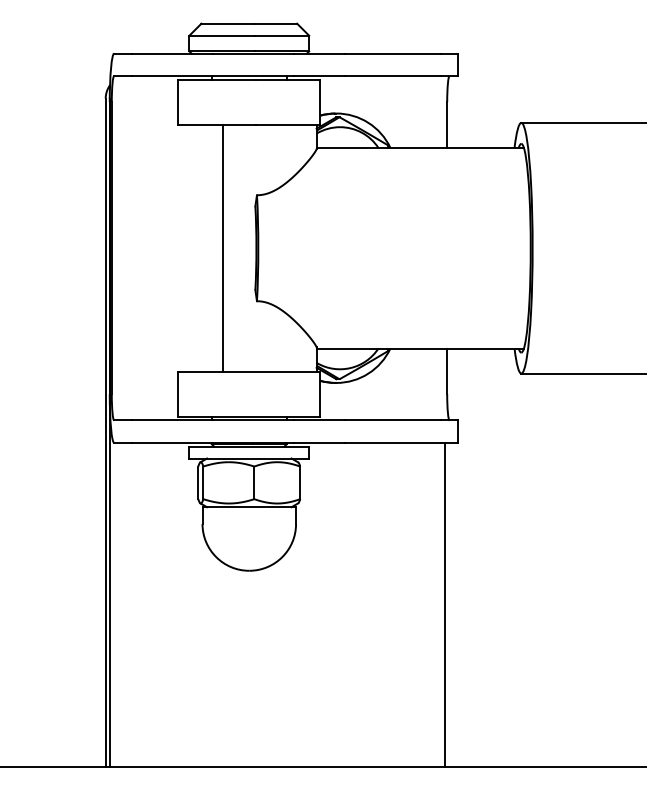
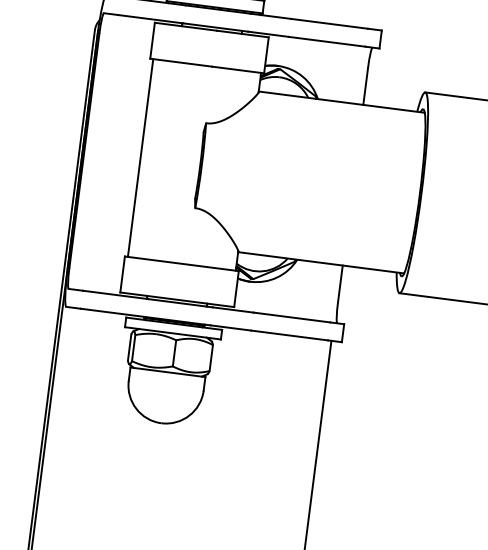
line: (222, 247) -> (140, 157), moved

